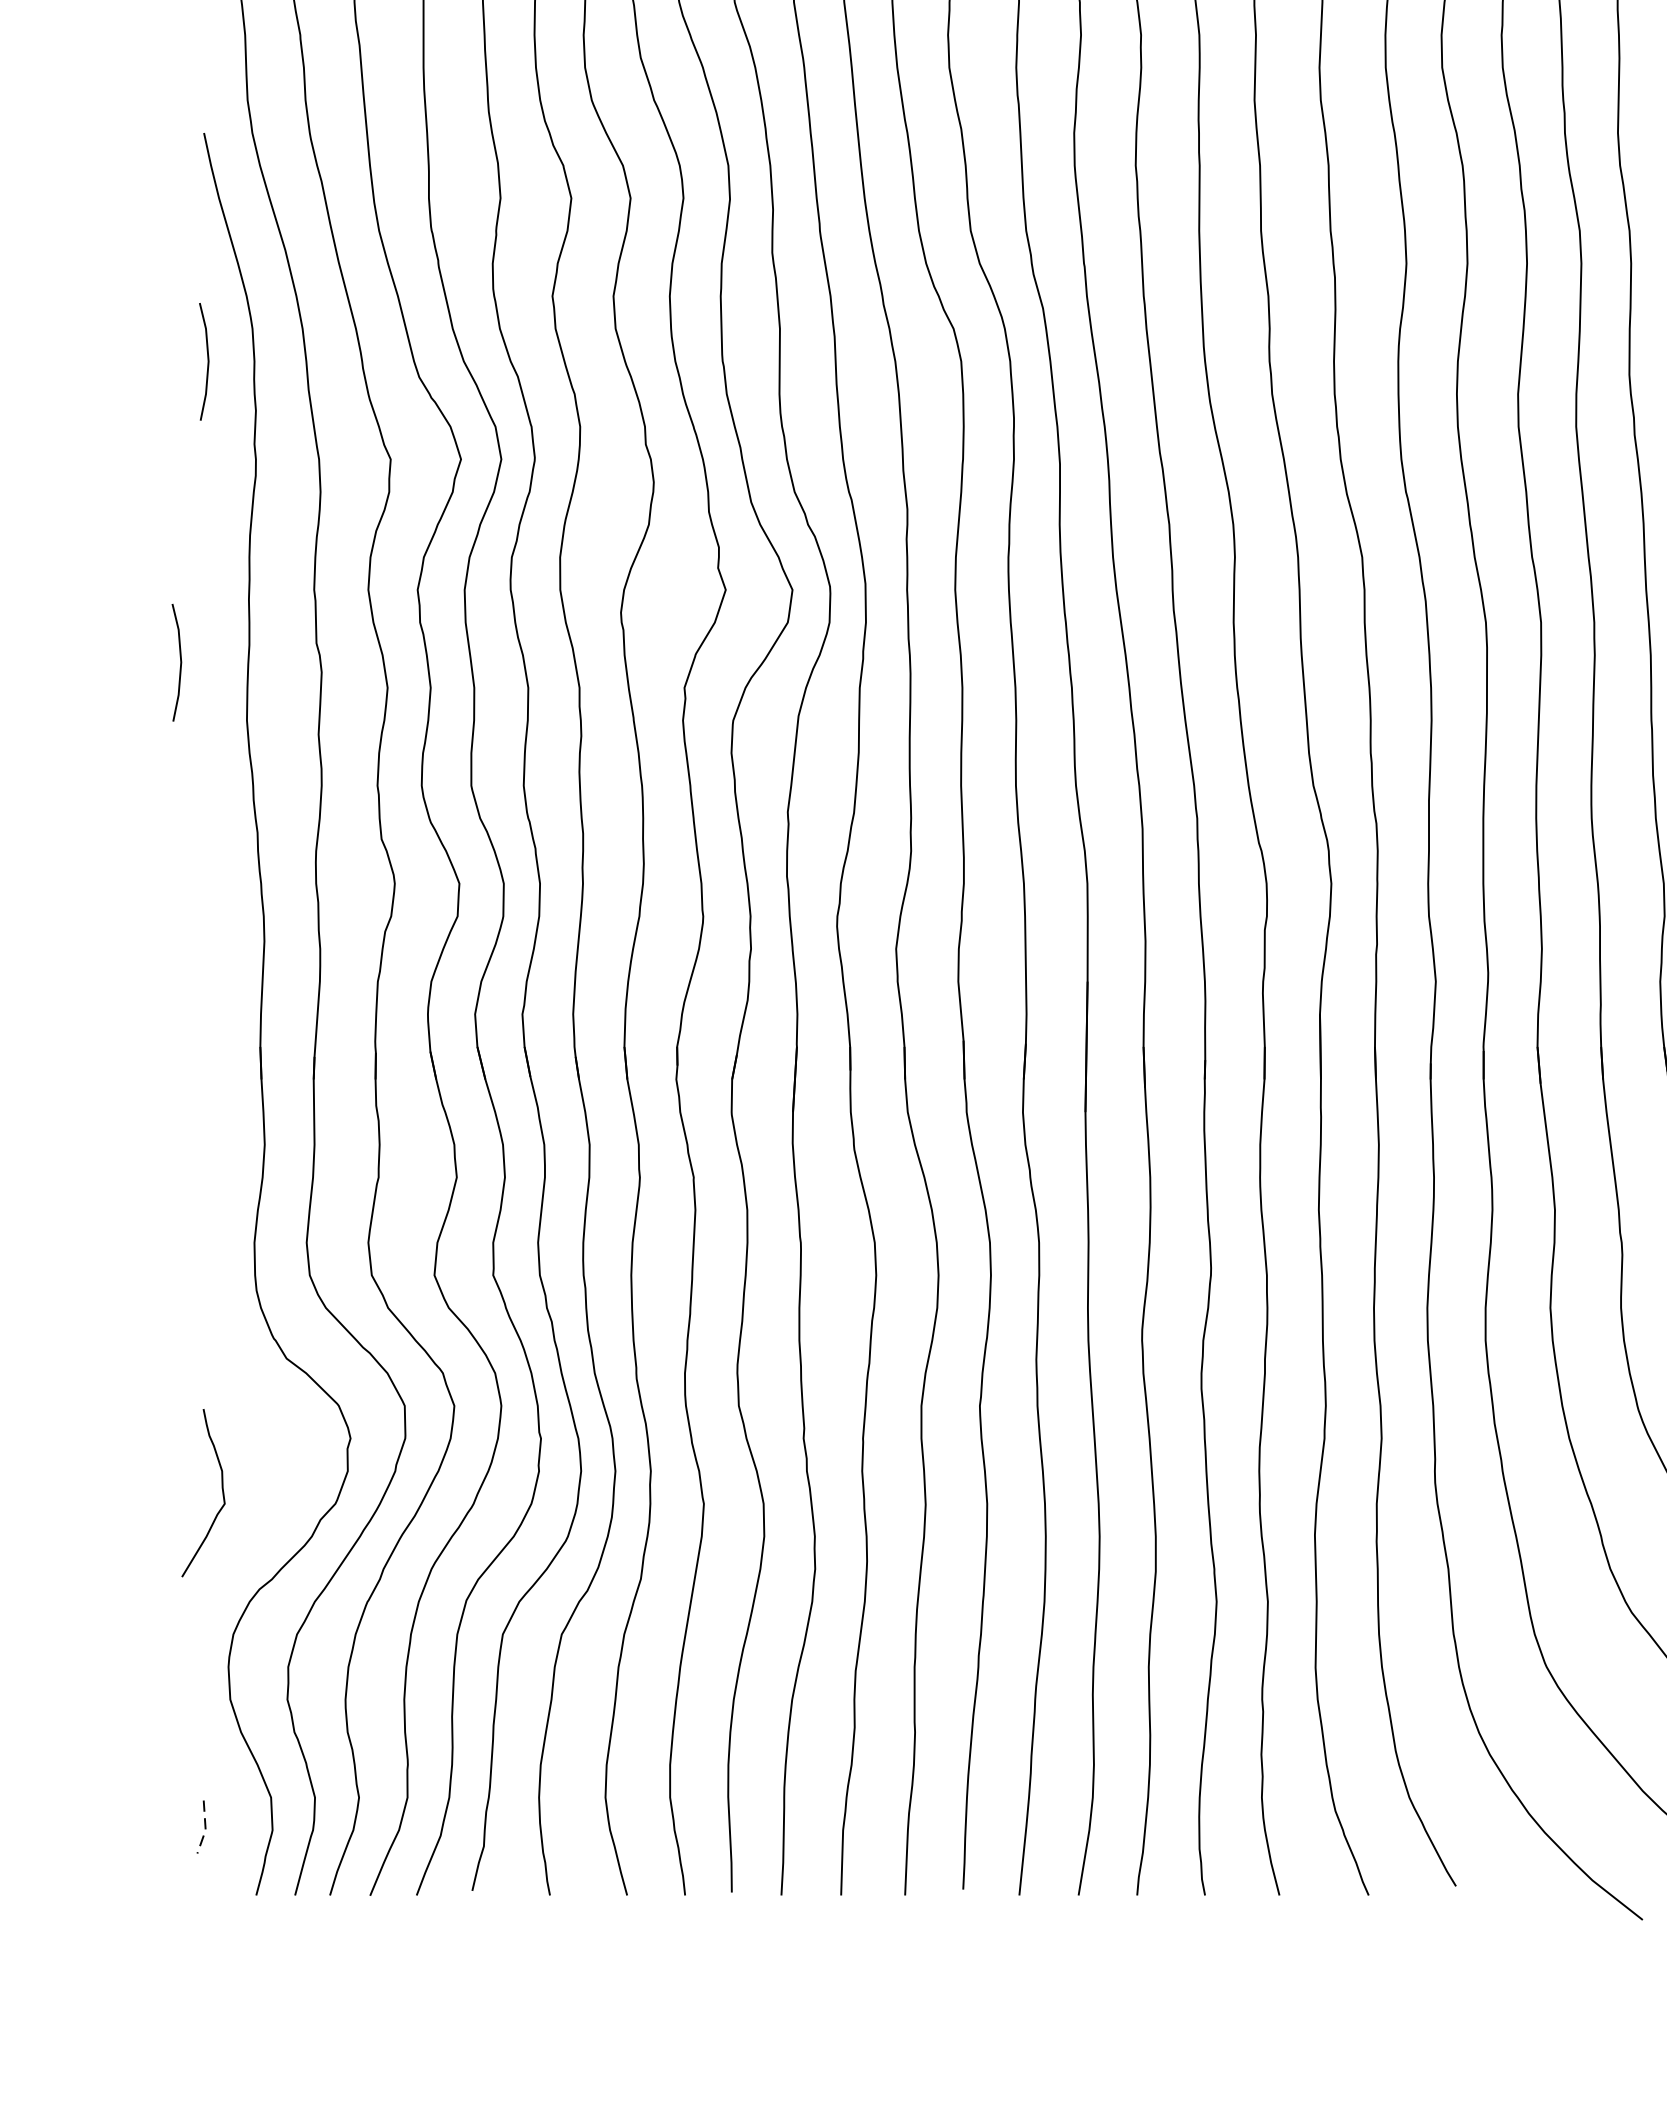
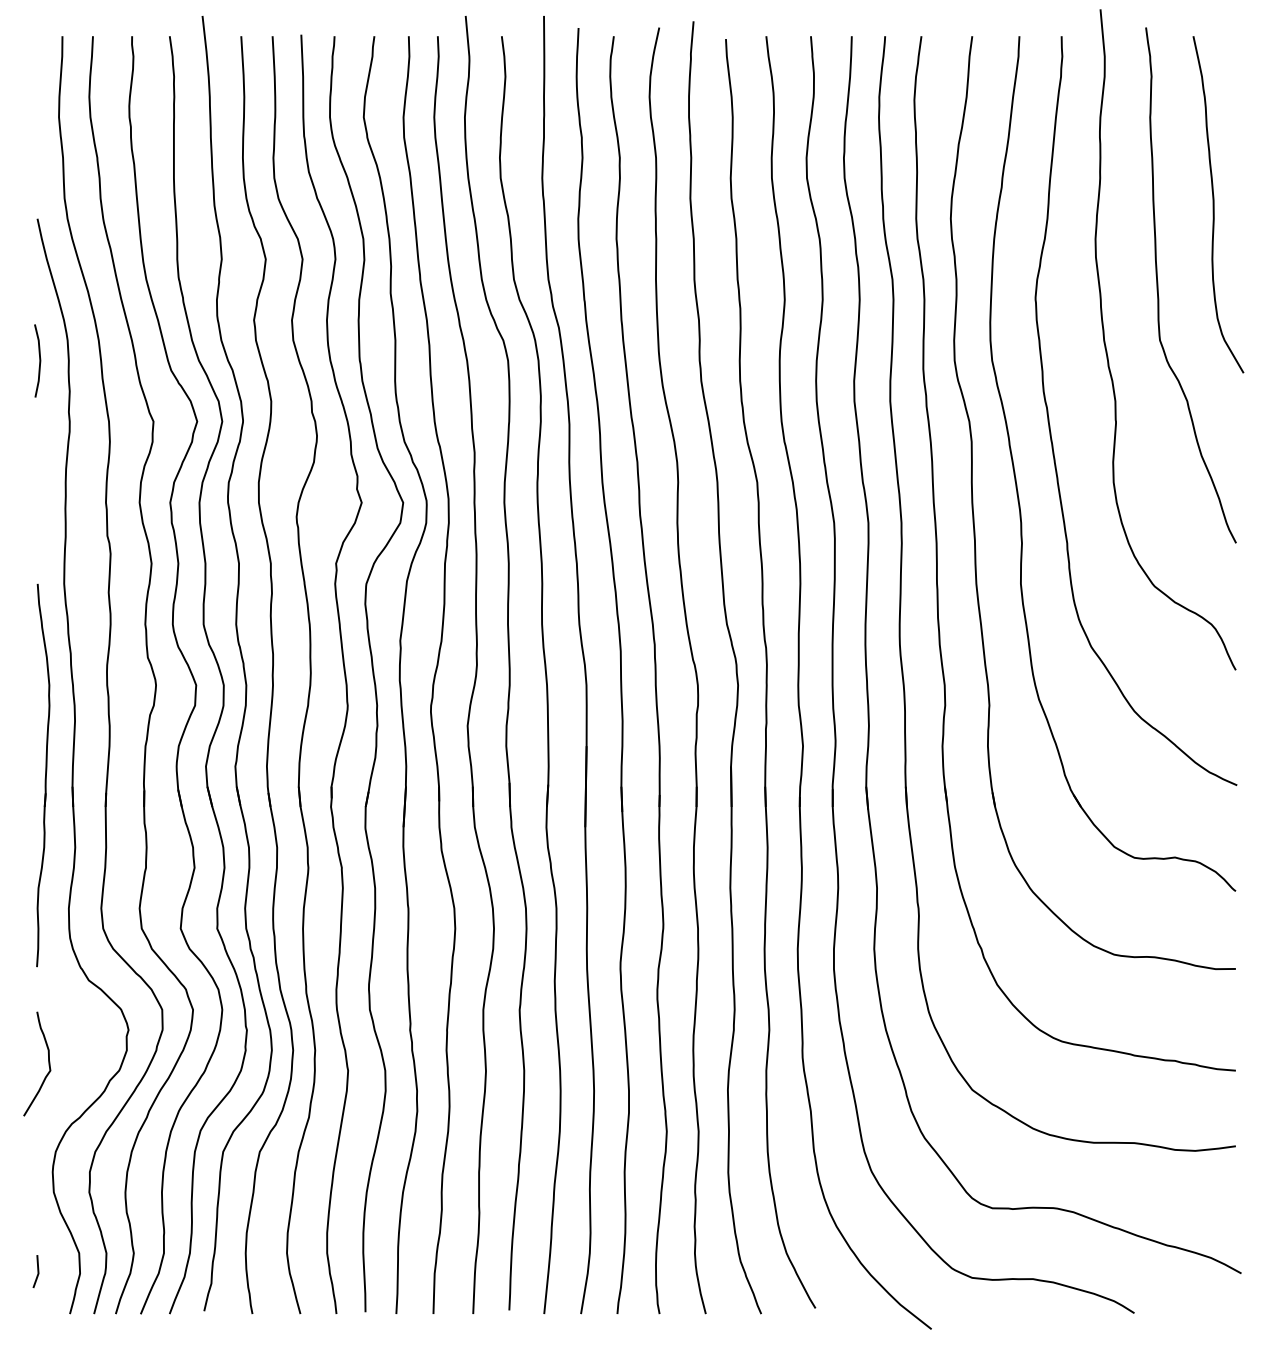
line: (179, 661) -> (22, 547), removed
part: (213, 1028) -> (43, 775), added
line: (205, 1828) -> (38, 1272), dashed -> solid

